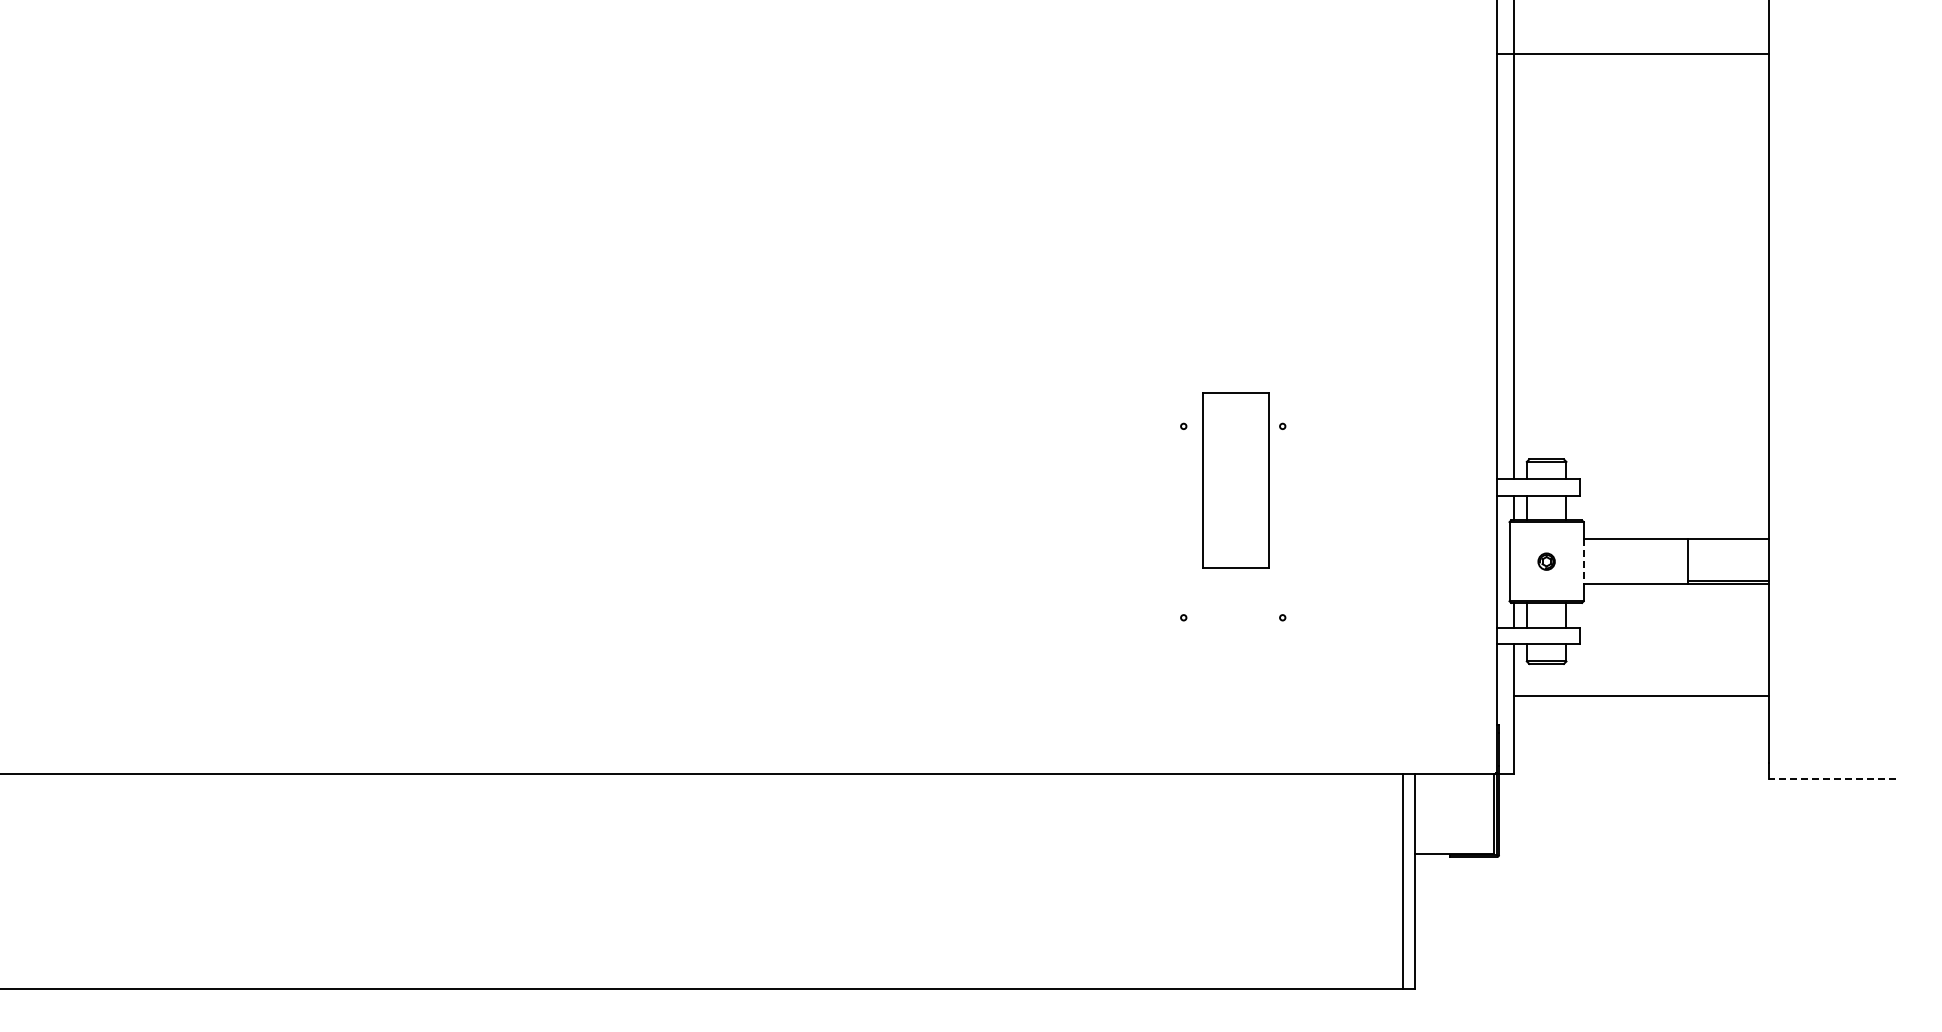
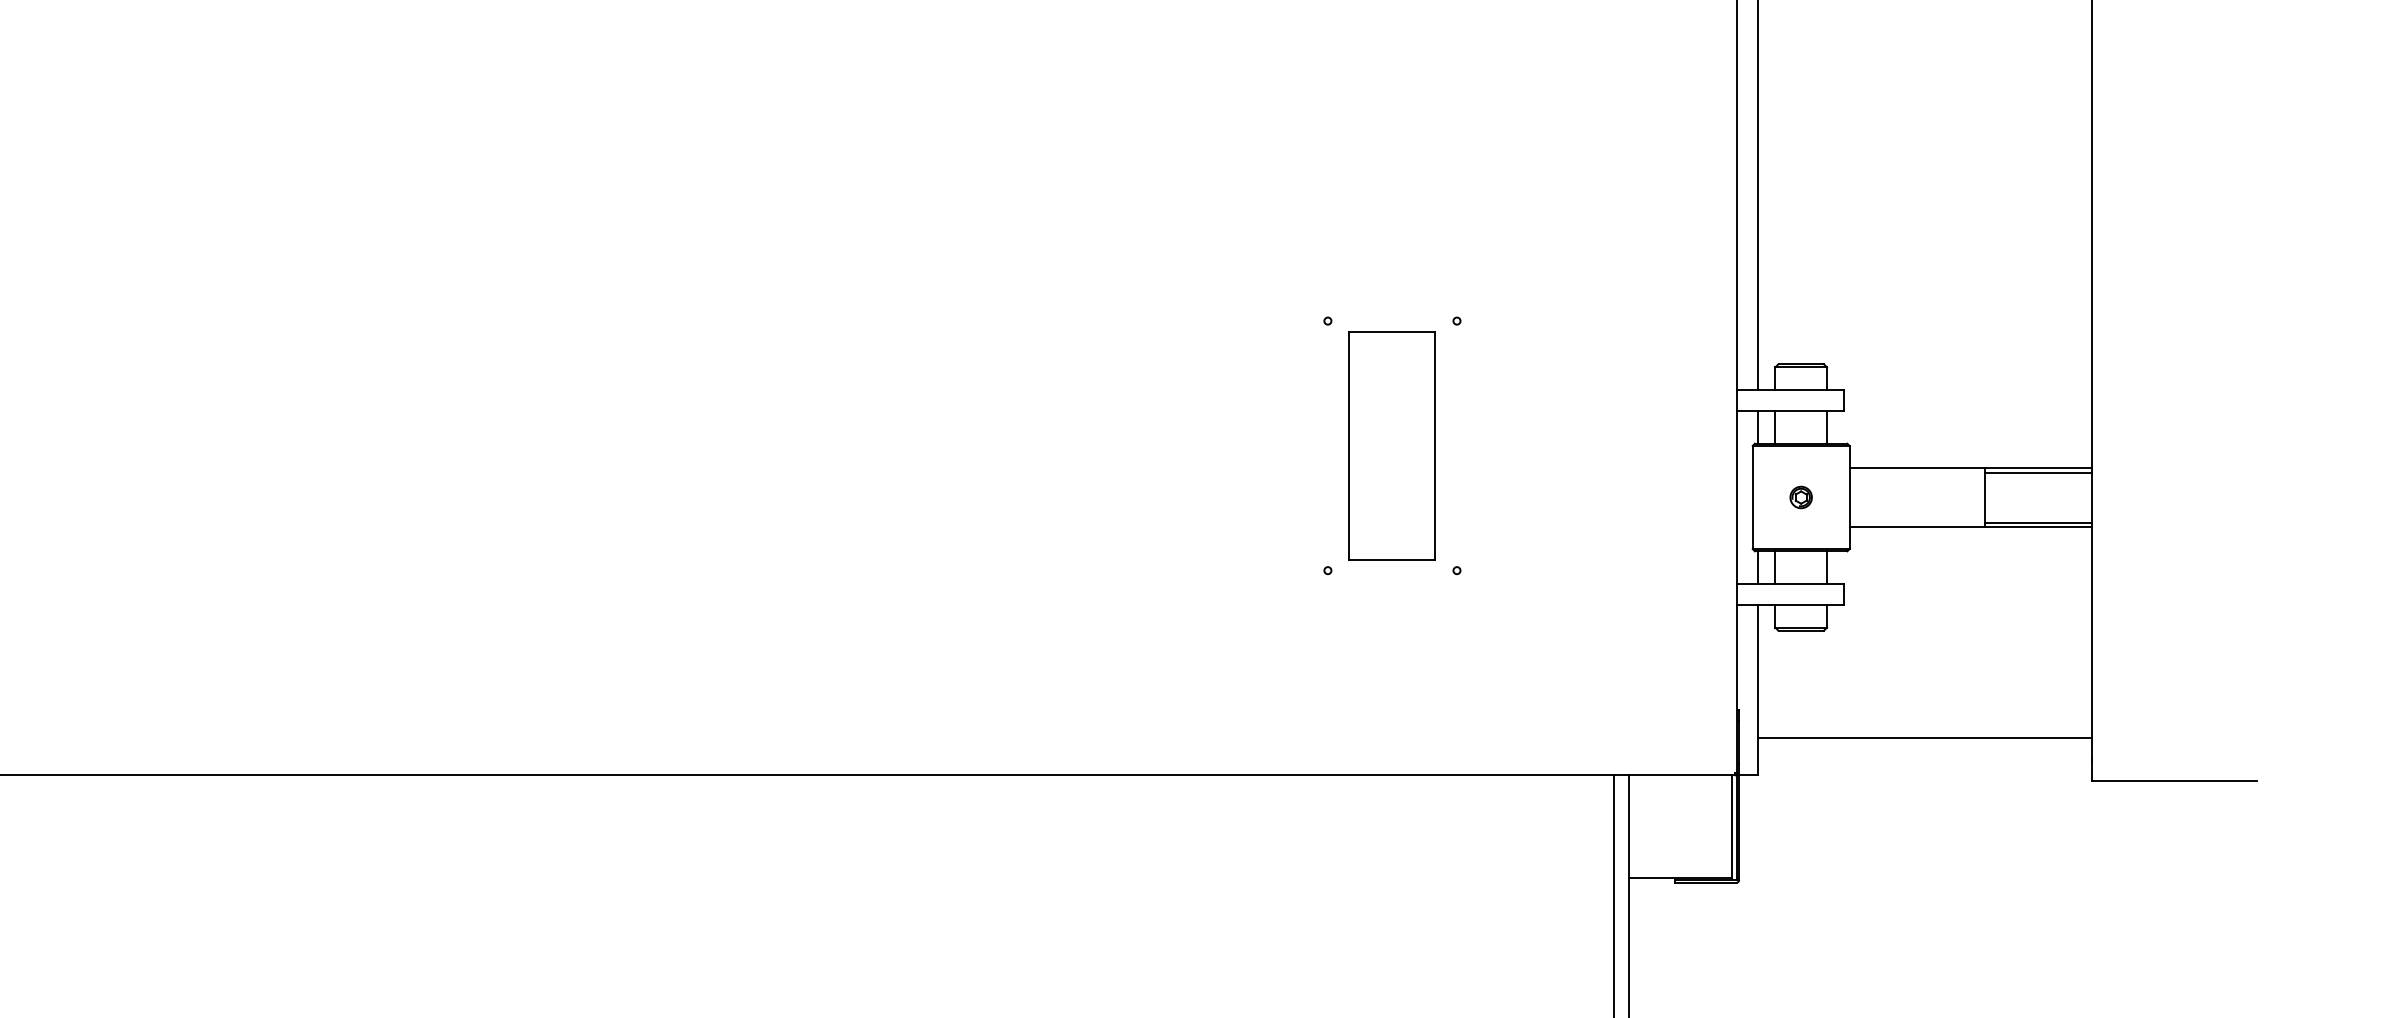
part: (1235, 480) -> (1391, 446), moved
line: (1728, 542) -> (2038, 472), added
line: (1583, 562) -> (1849, 498), dashed -> solid
line: (1641, 696) -> (1924, 738), moved
line: (1832, 779) -> (2173, 781), dashed -> solid

